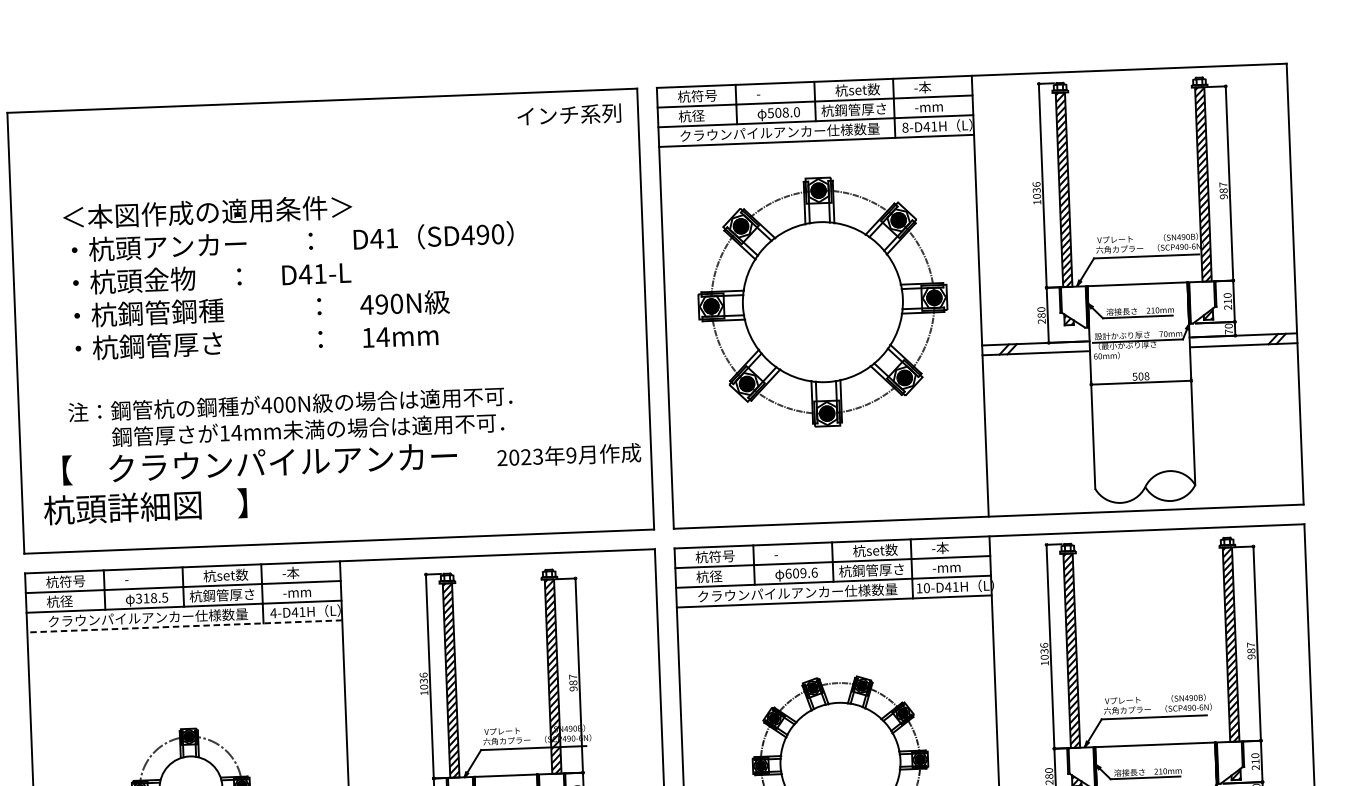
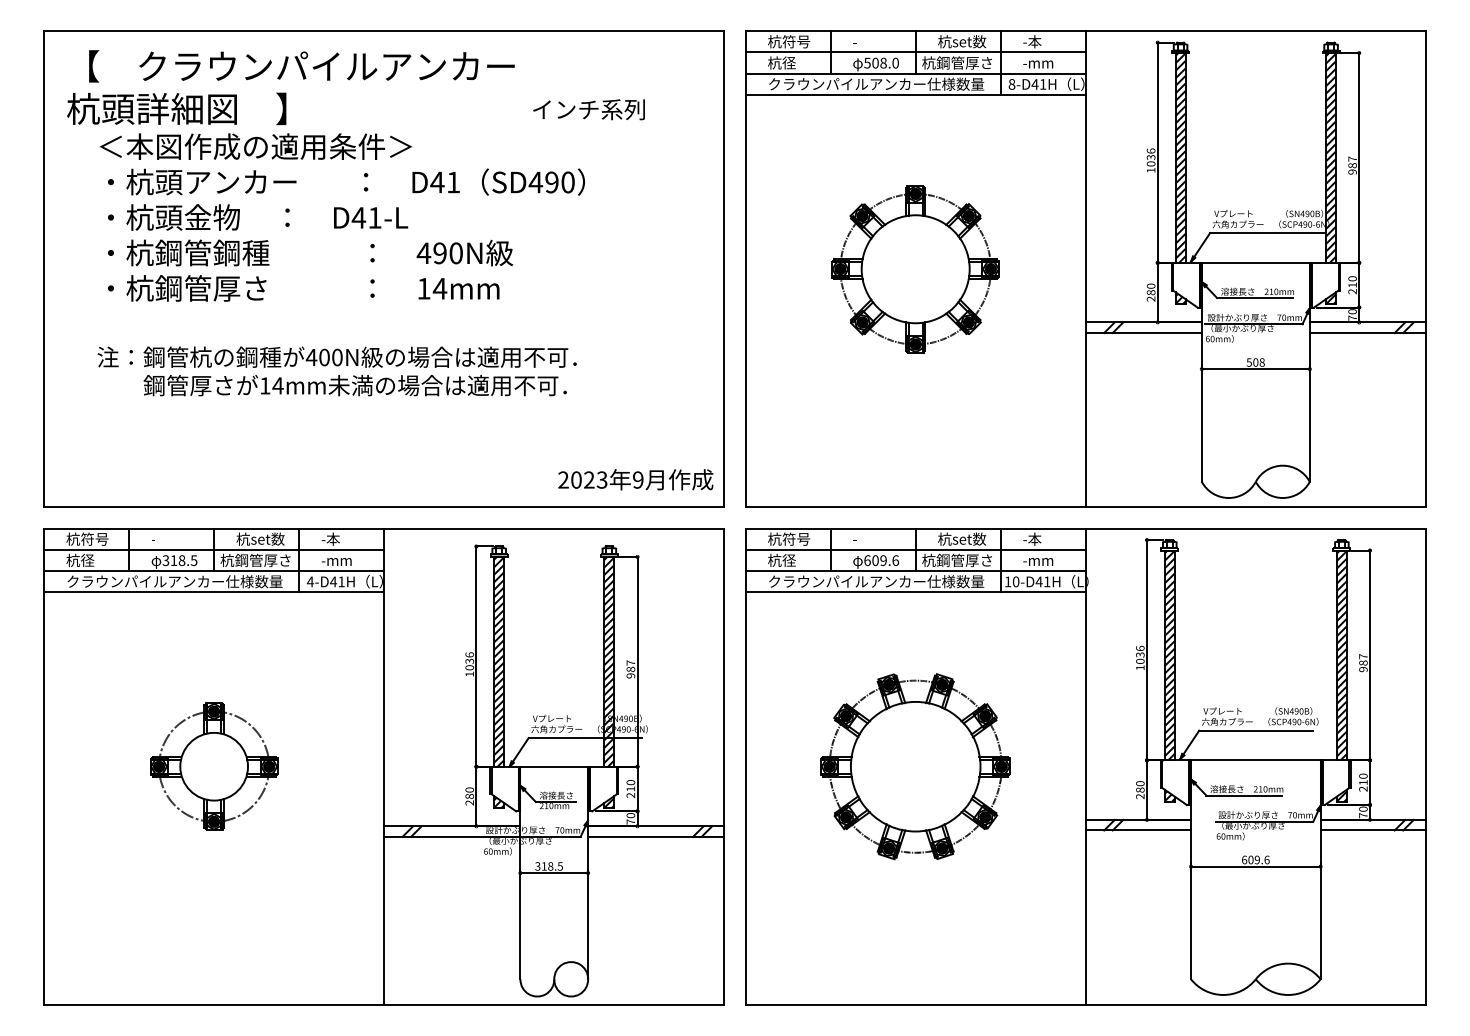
text: (568, 114) -> (588, 109), moved
part: (822, 302) -> (915, 269), size x0.62
text: (568, 455) -> (635, 479), moved
text: (250, 483) -> (290, 87), moved
line: (184, 626) -> (213, 592), dashed -> solid

